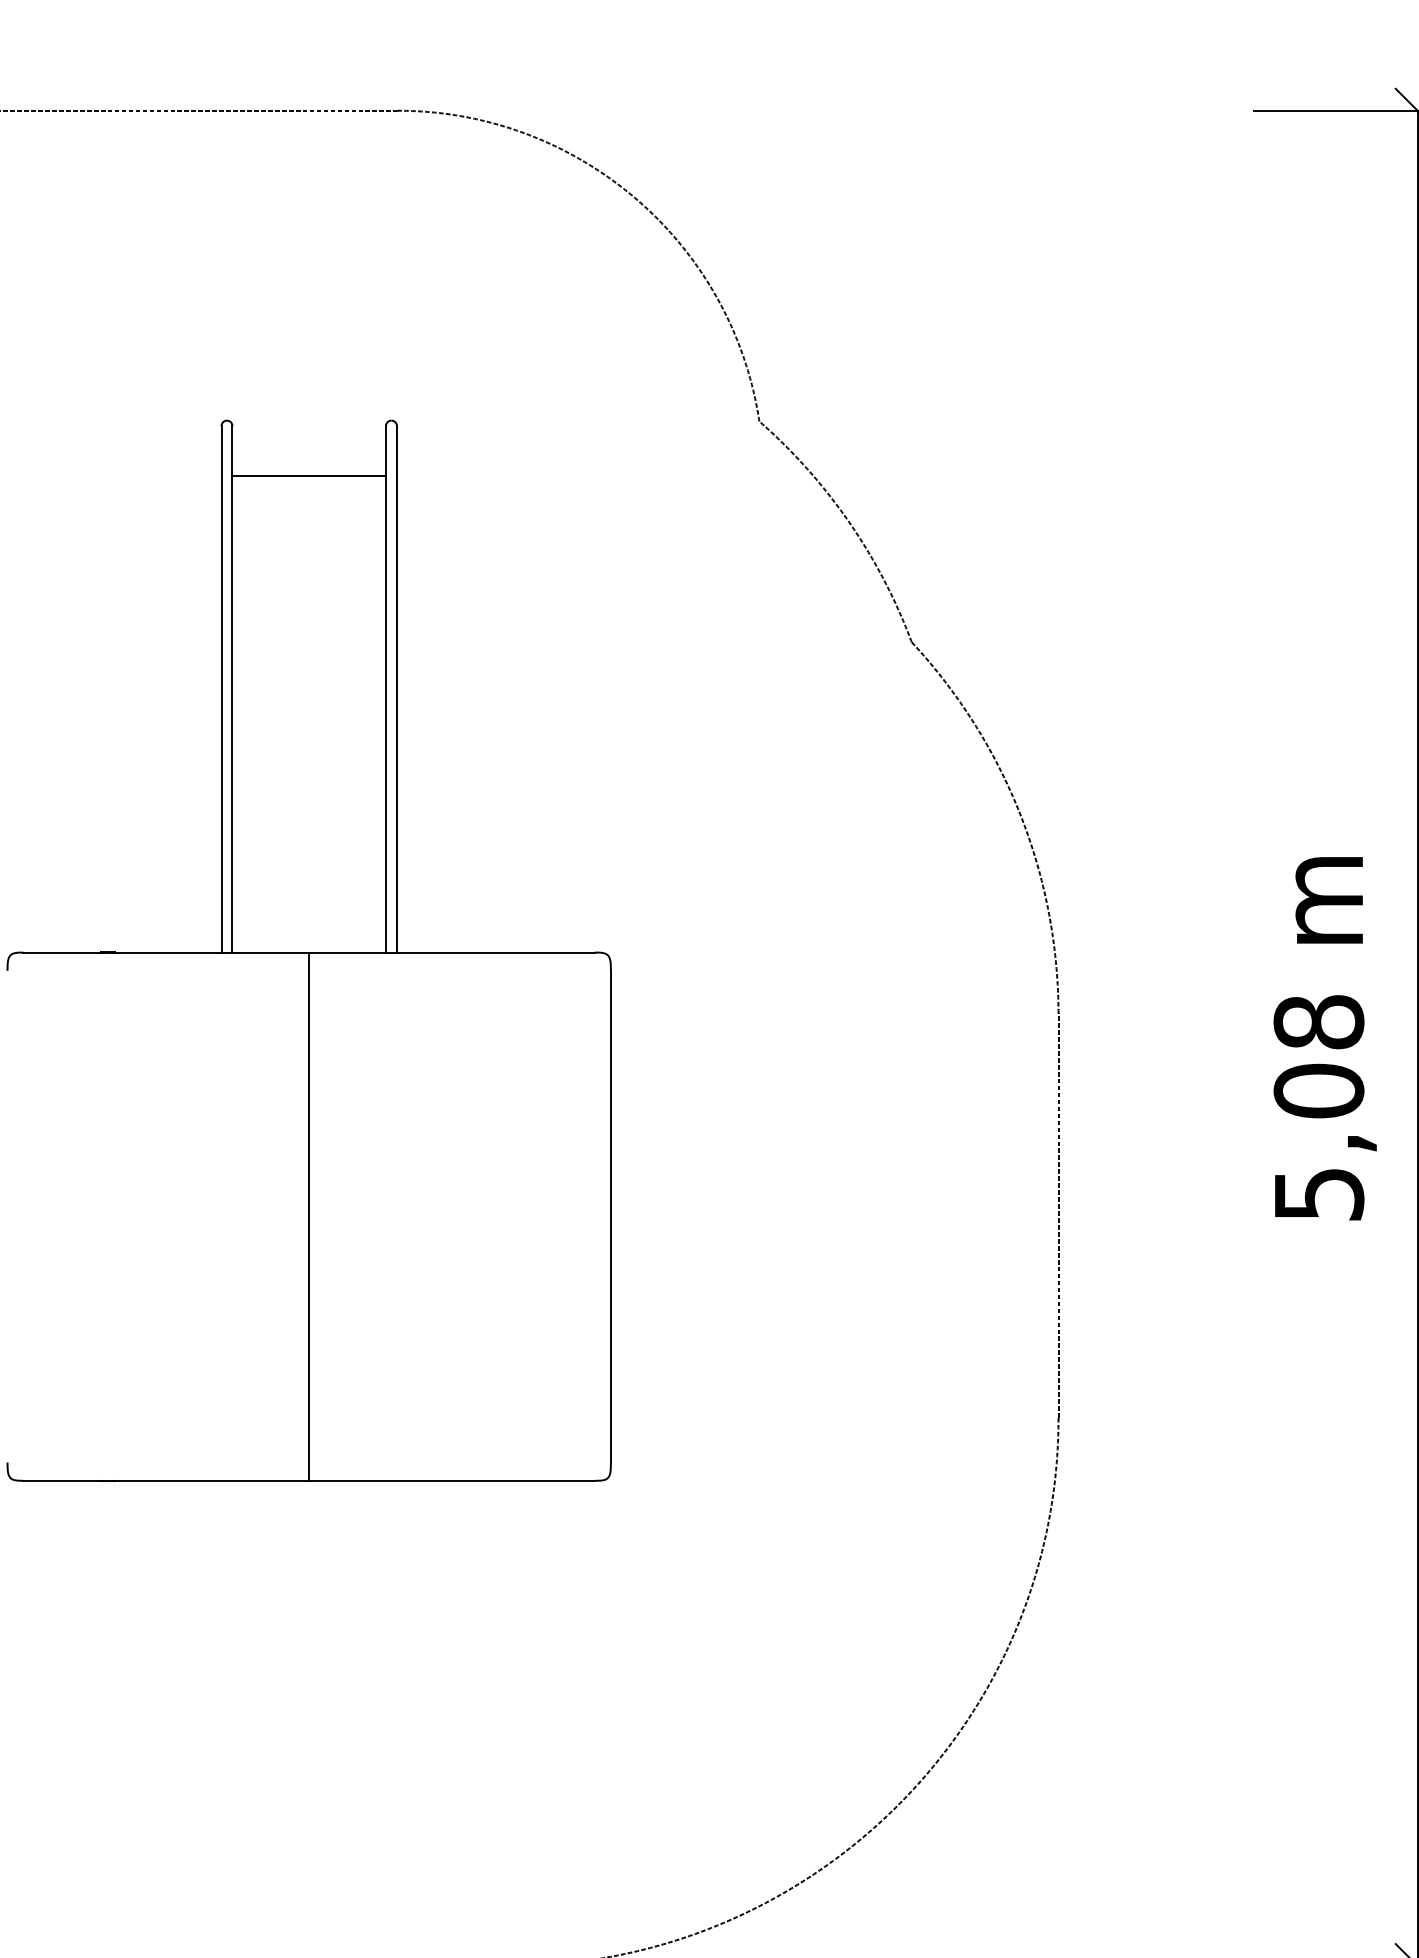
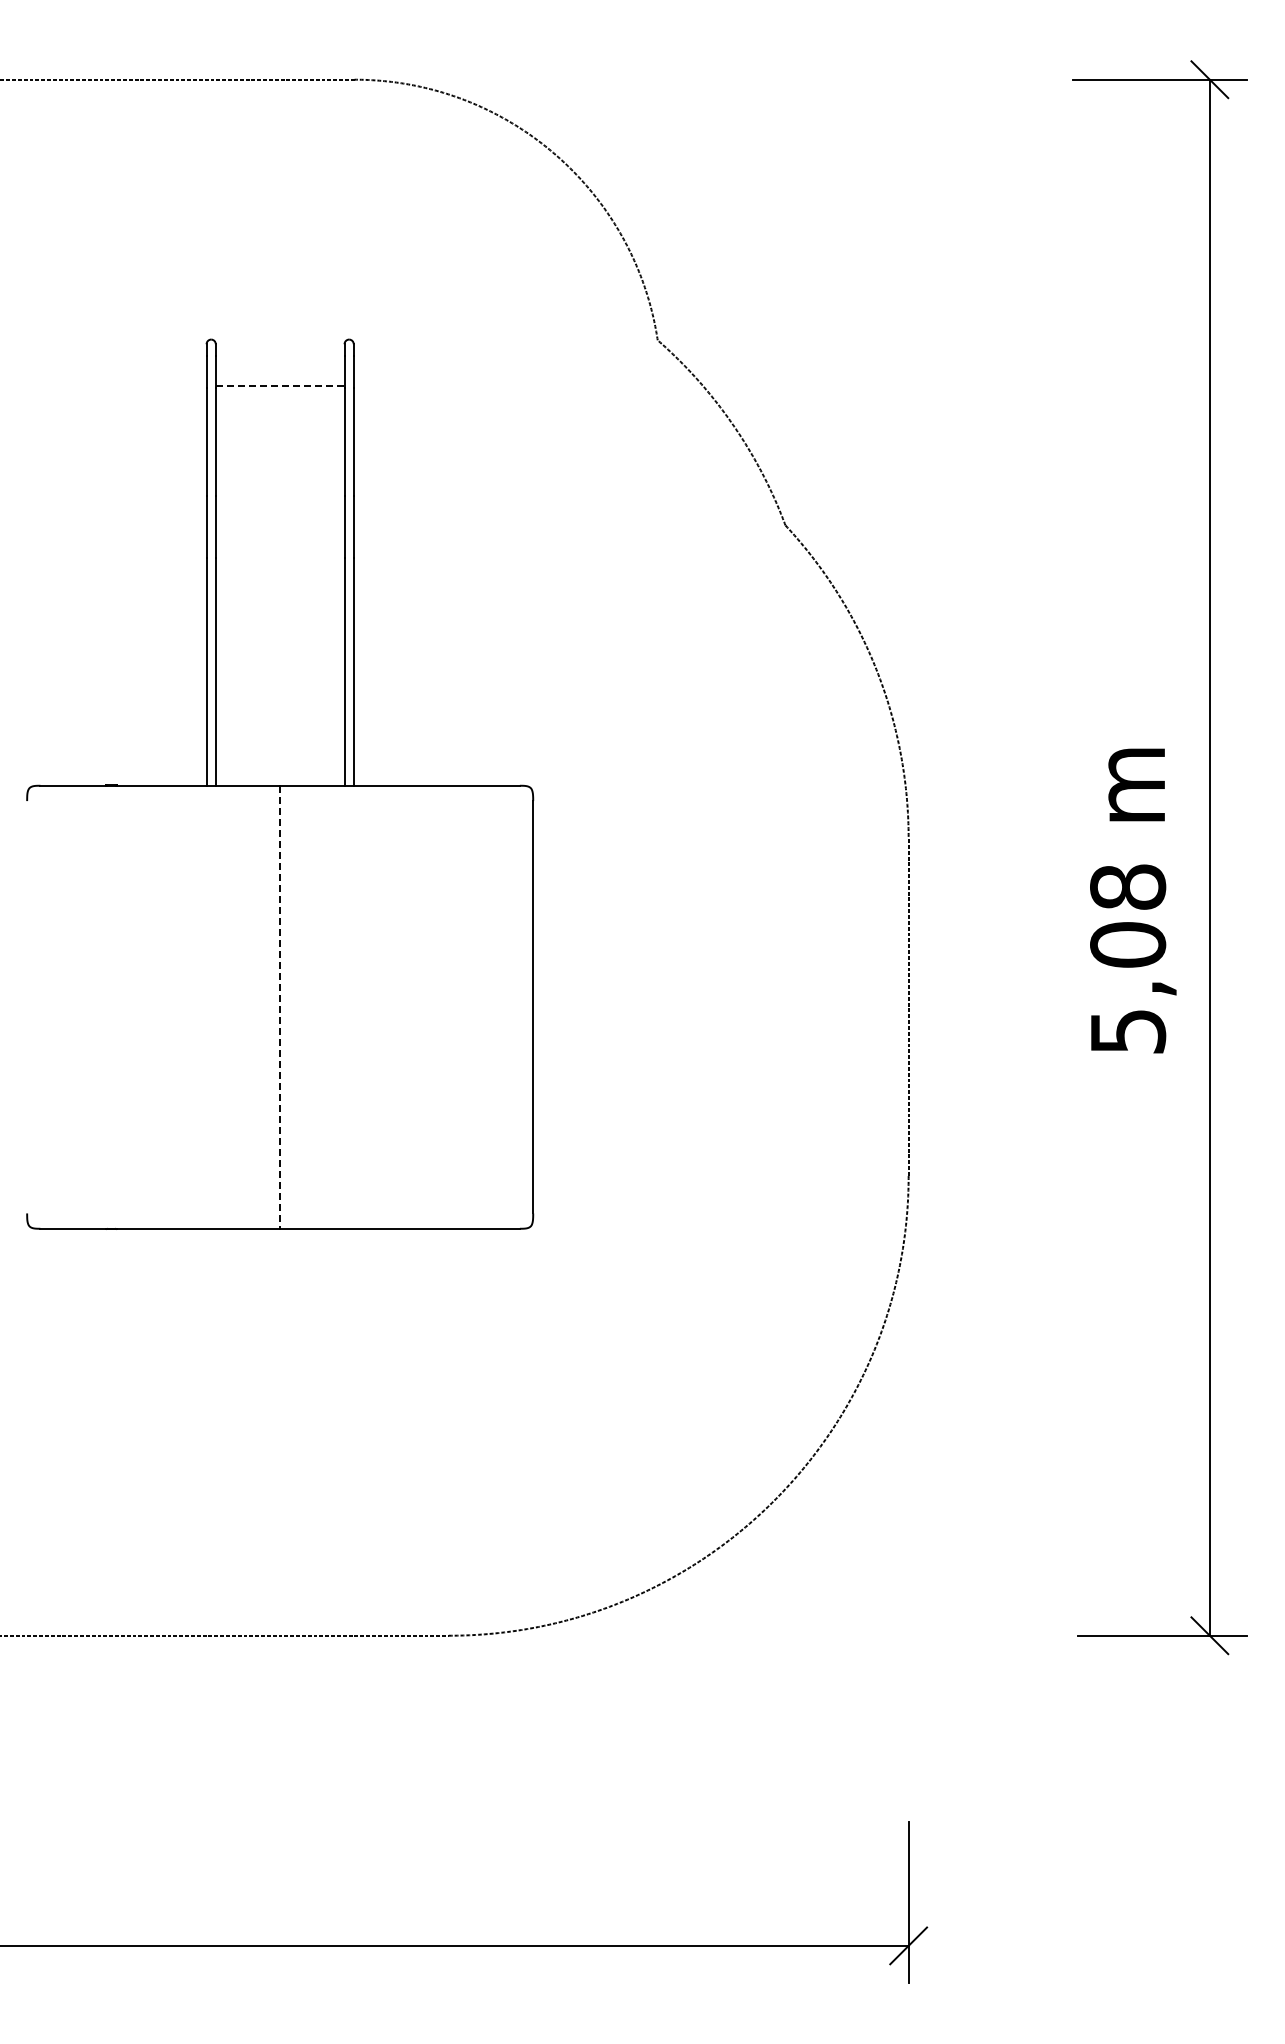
line: (309, 476) -> (280, 386), solid -> dashed
text: (1325, 1038) -> (1133, 900), moved
line: (309, 1216) -> (280, 1007), solid -> dashed

